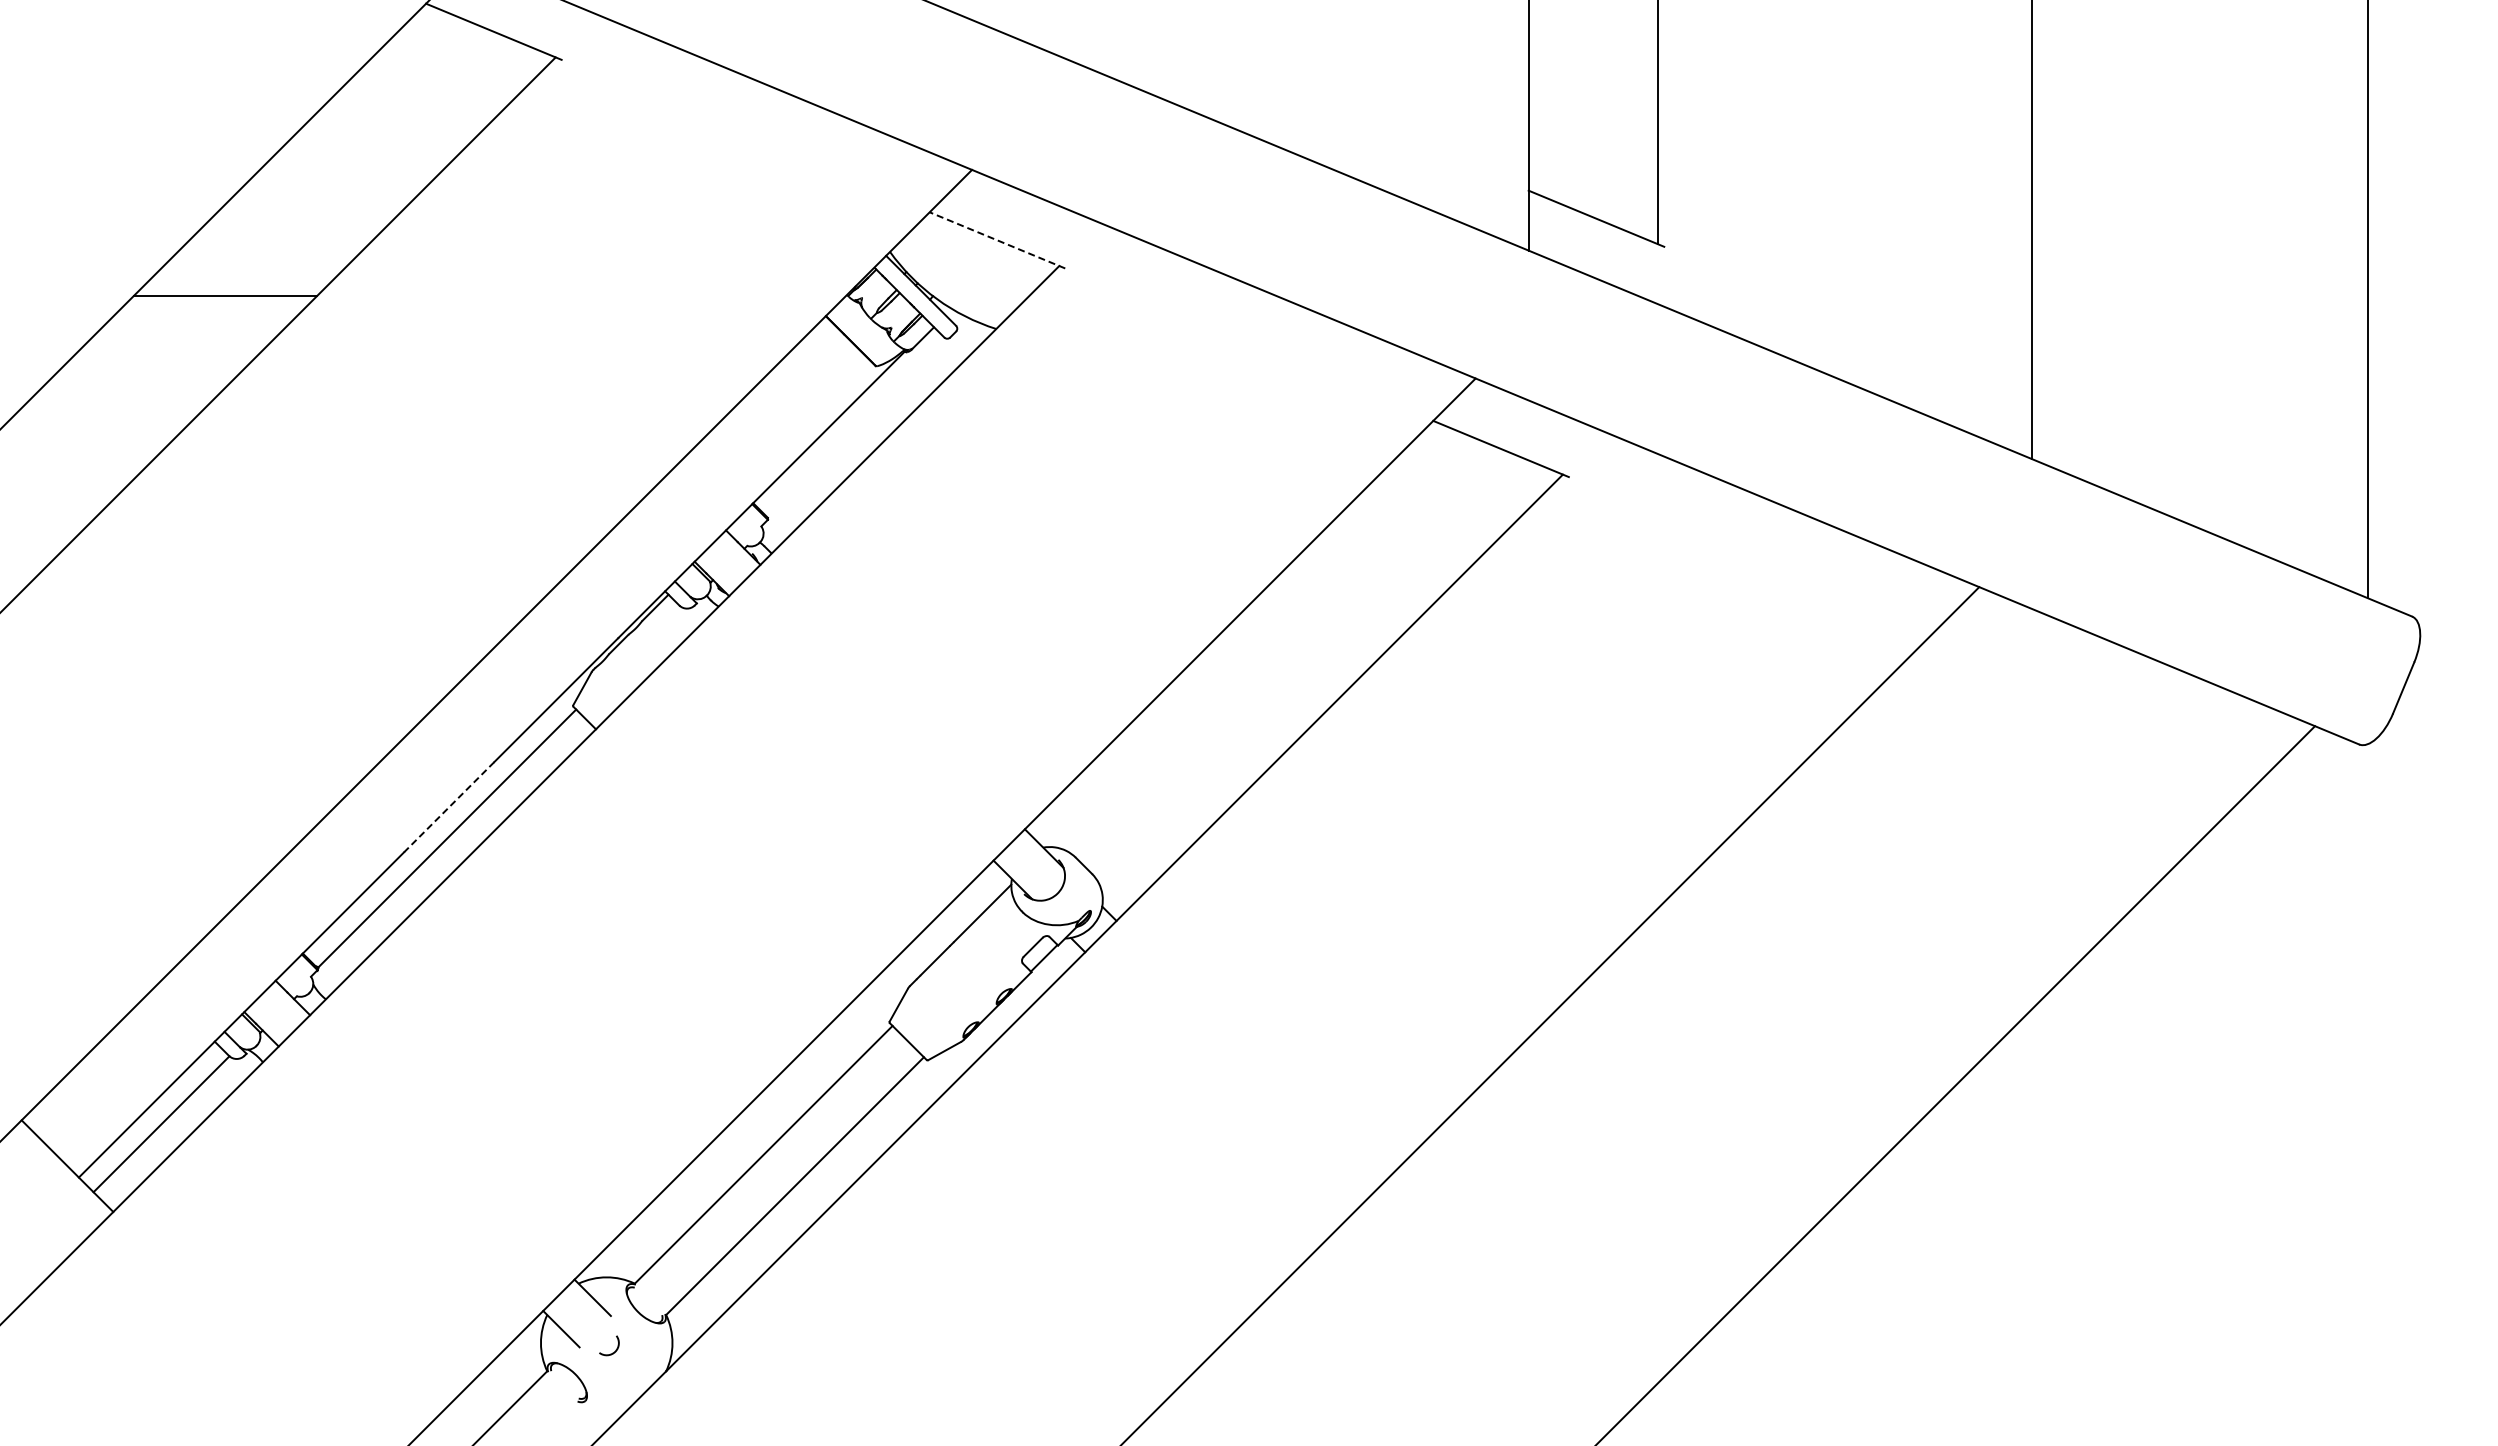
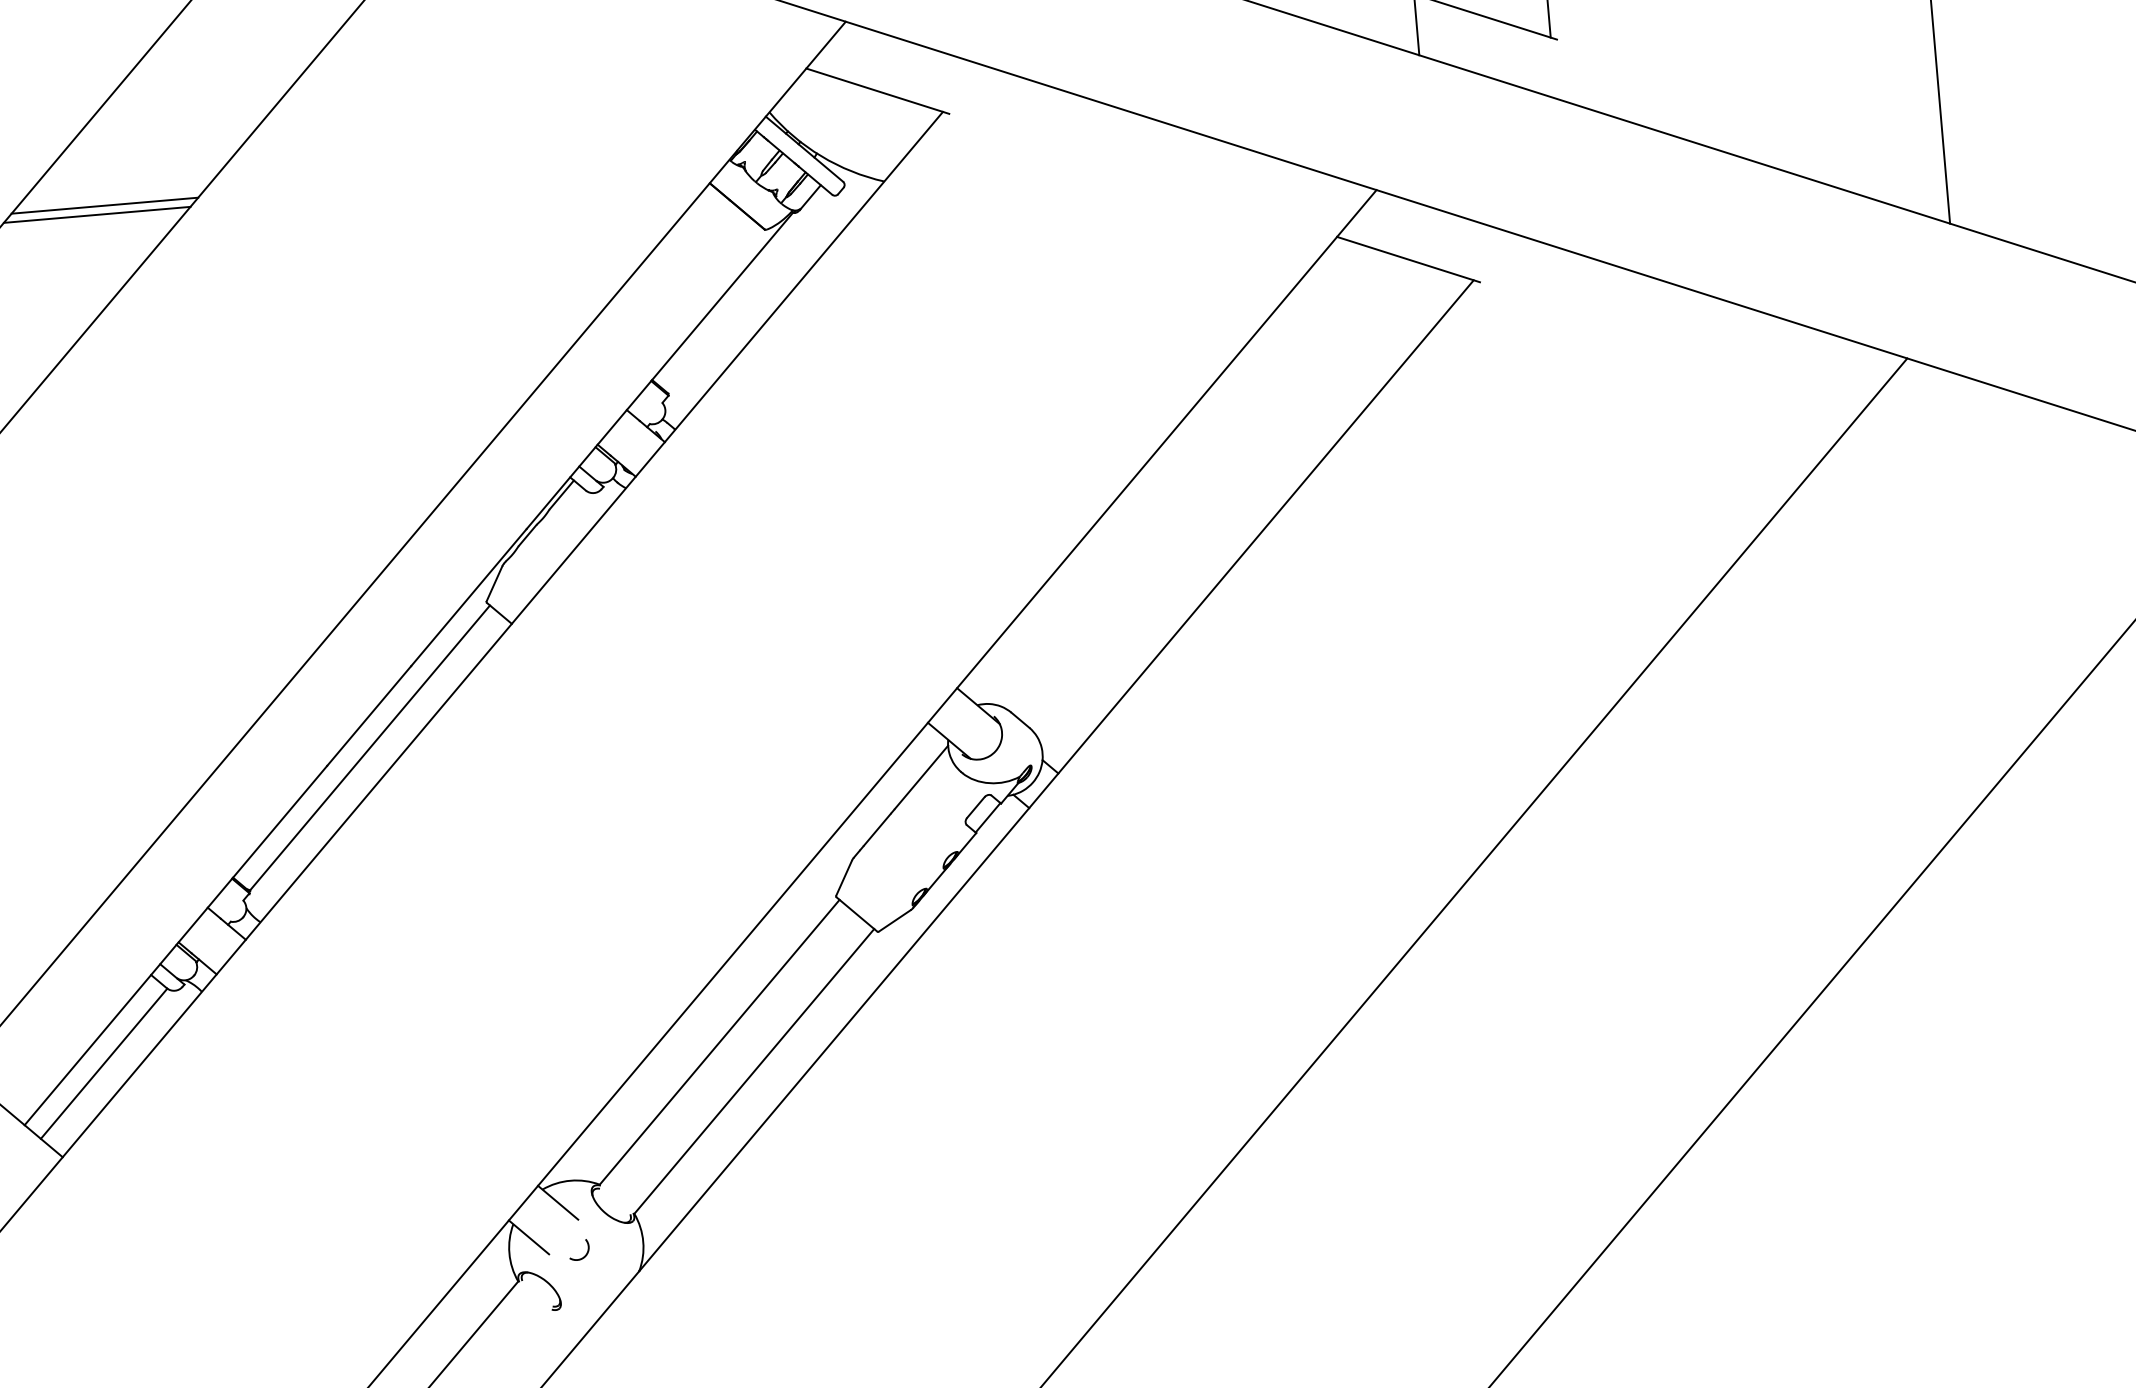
line: (997, 240) -> (877, 91), dashed -> solid
line: (233, 287) -> (104, 205), added
line: (449, 807) -> (369, 716), dashed -> solid

